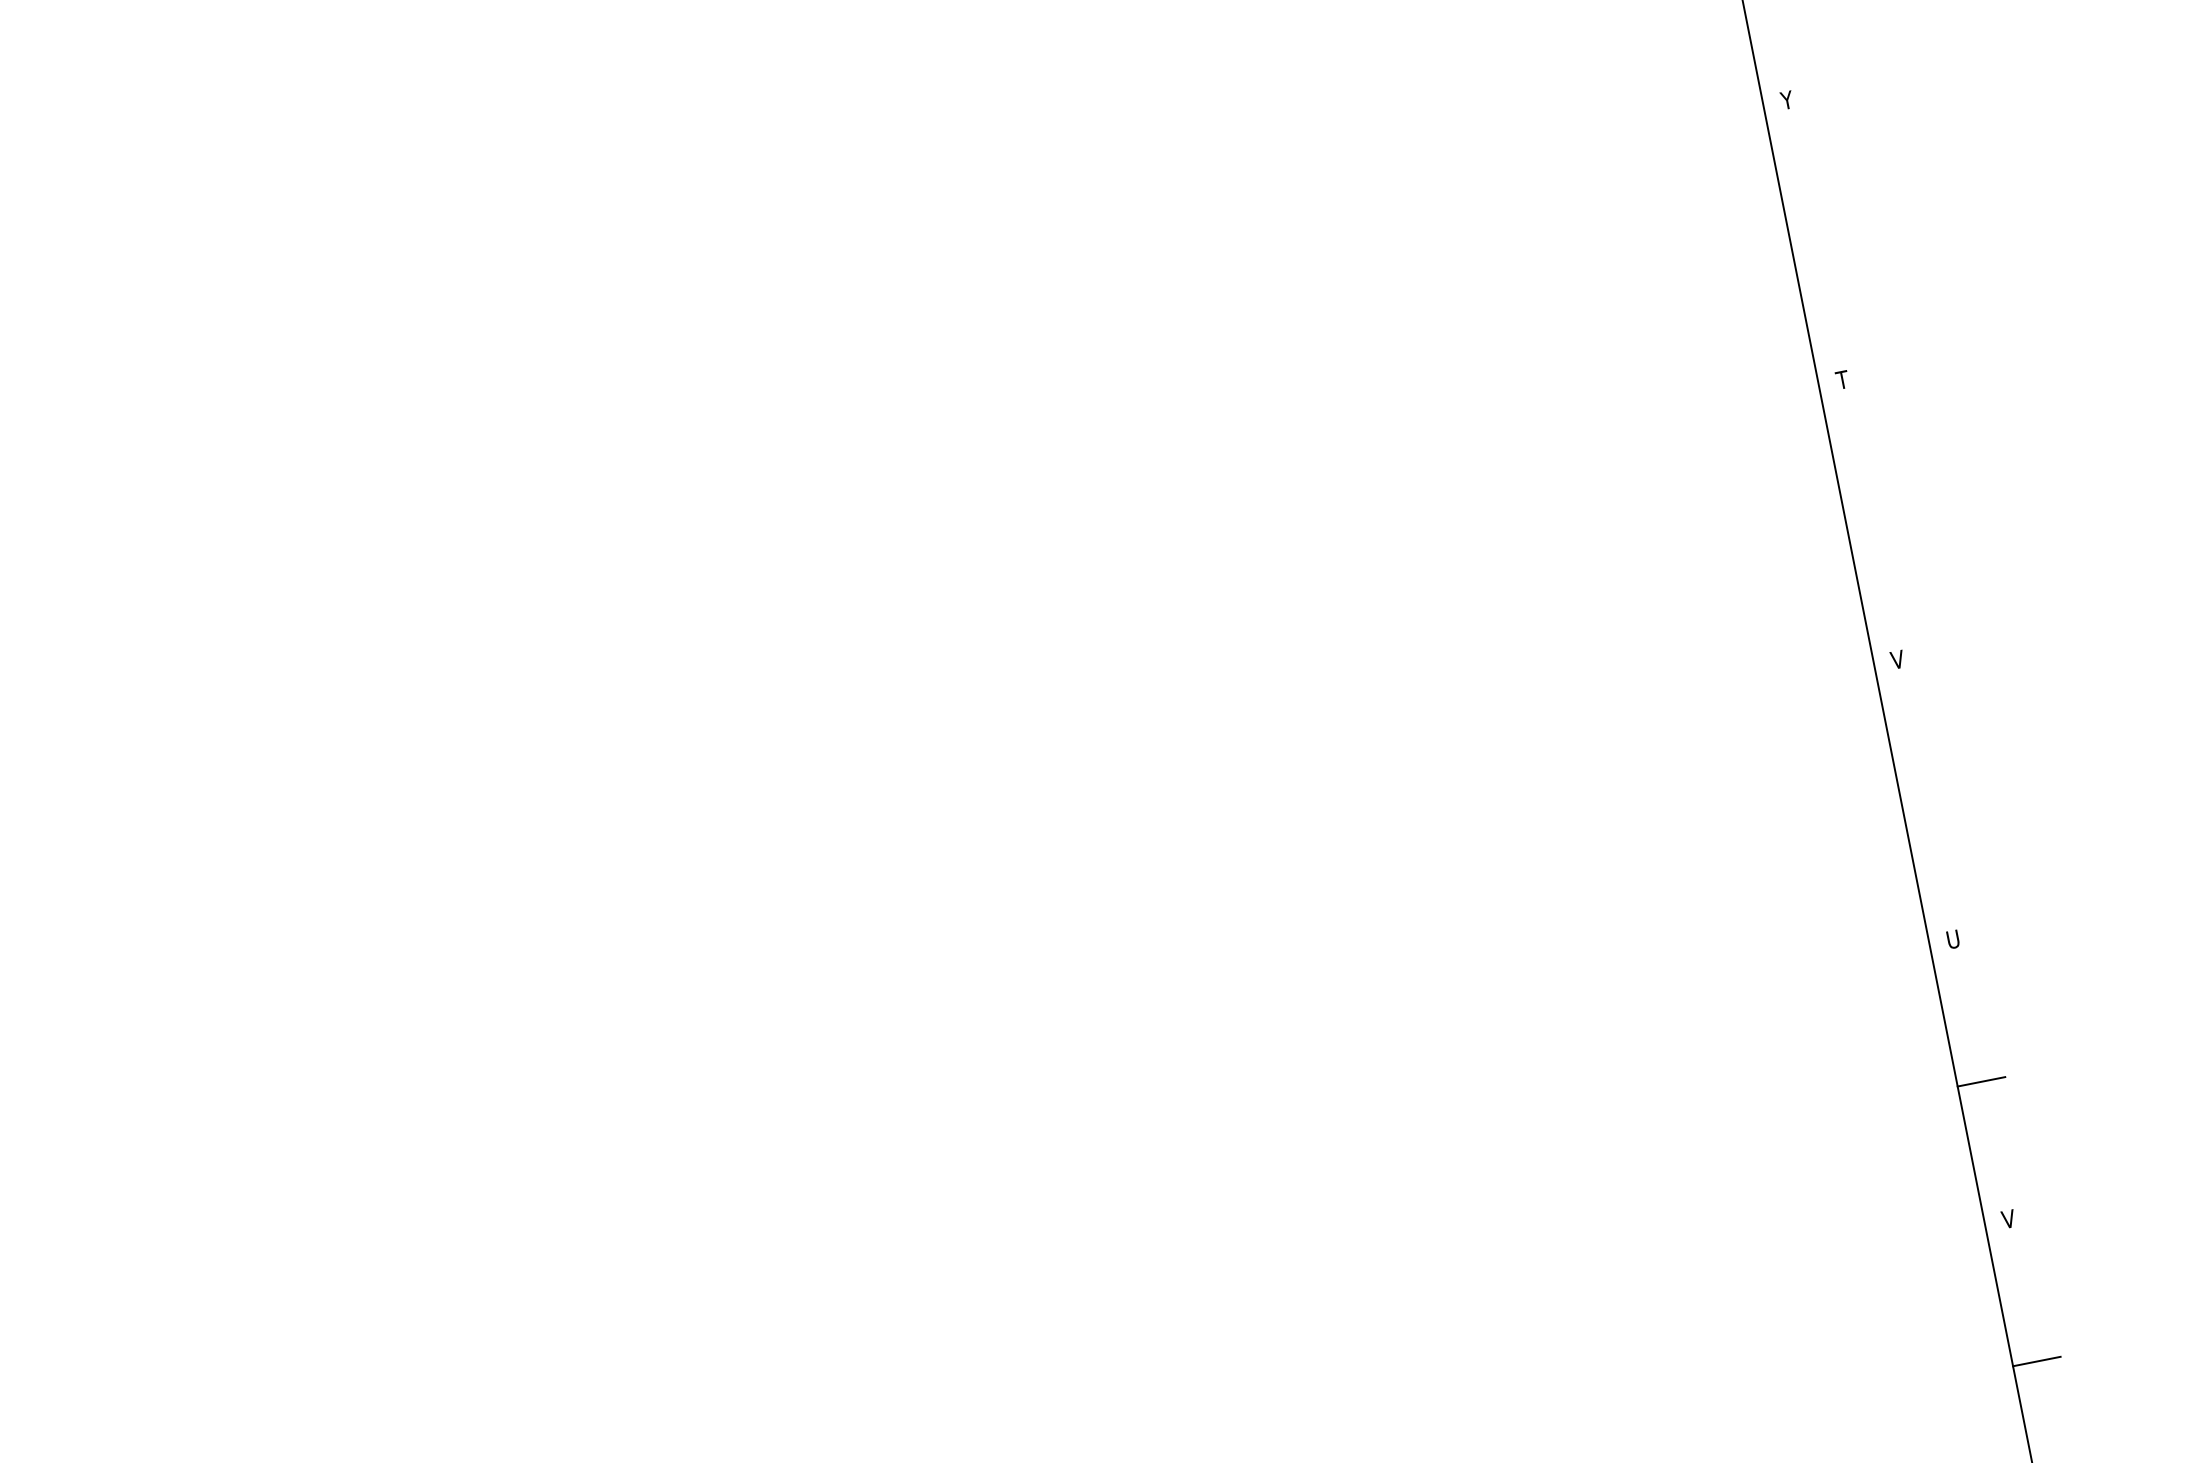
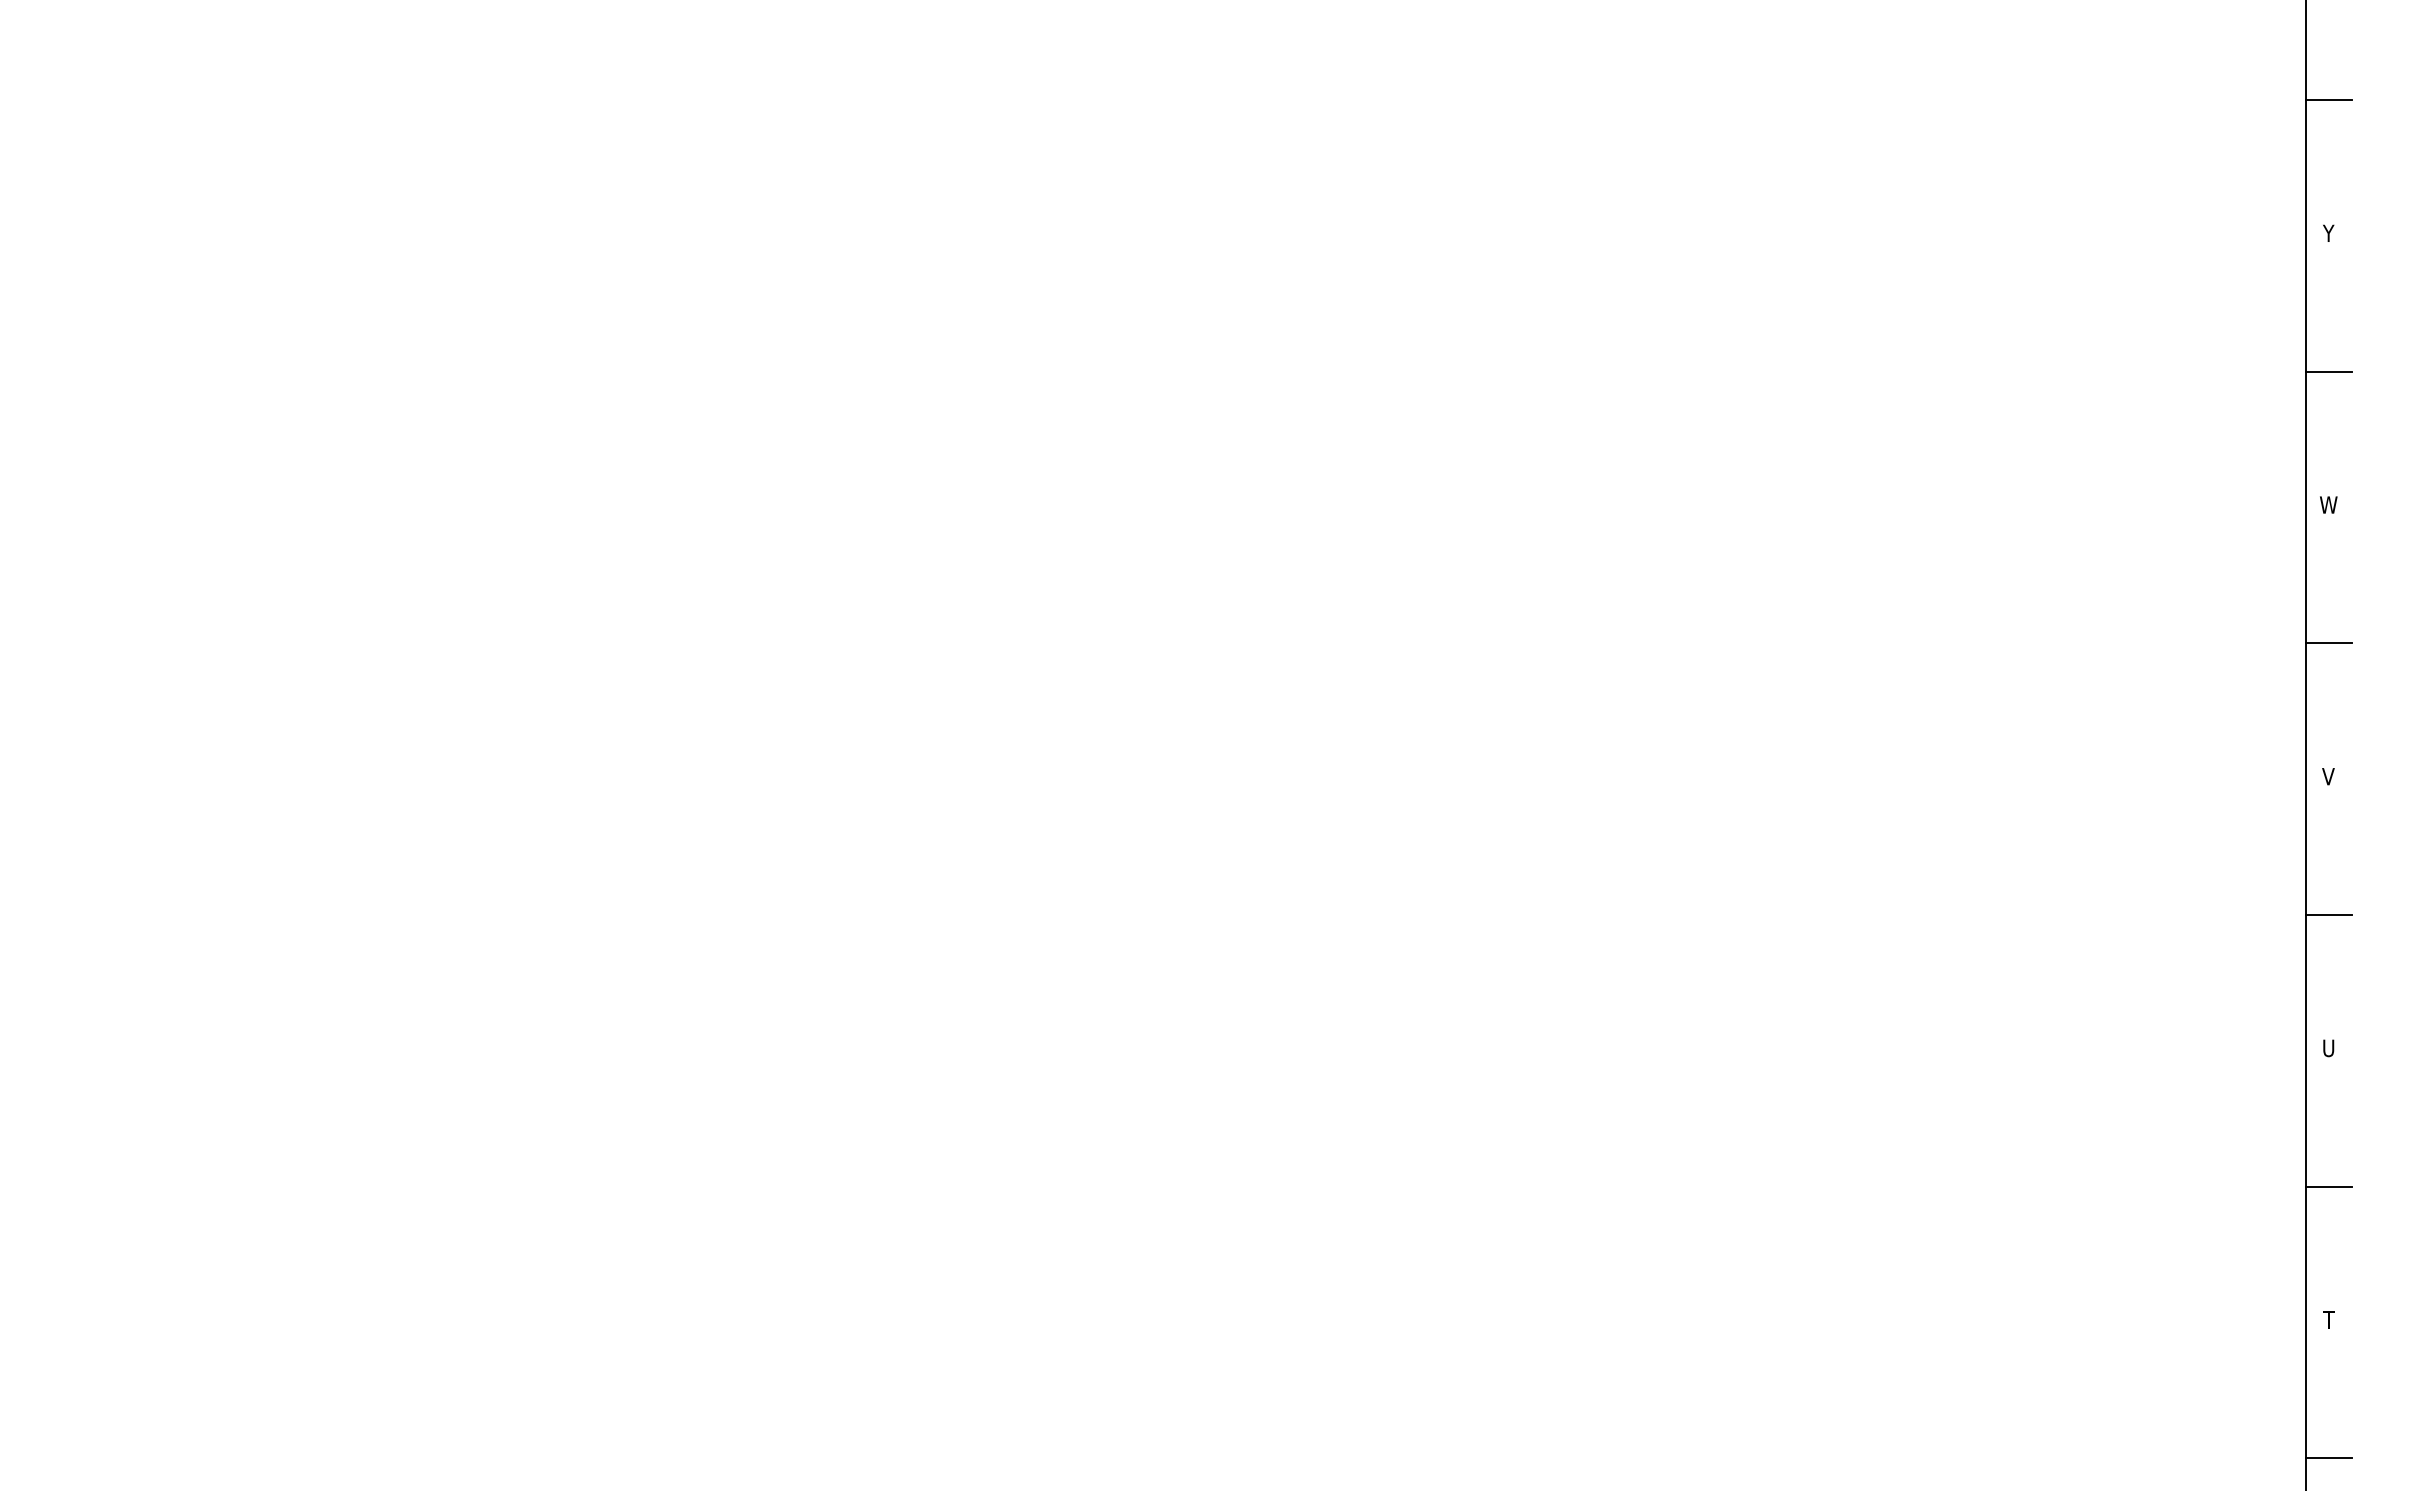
line: (1815, 242) -> (2328, 371), added
text: (1842, 379) -> (2328, 504), T -> W
line: (1870, 522) -> (2328, 643), added
line: (1925, 801) -> (2328, 914), added
text: (2008, 1218) -> (2328, 1319), V -> T

